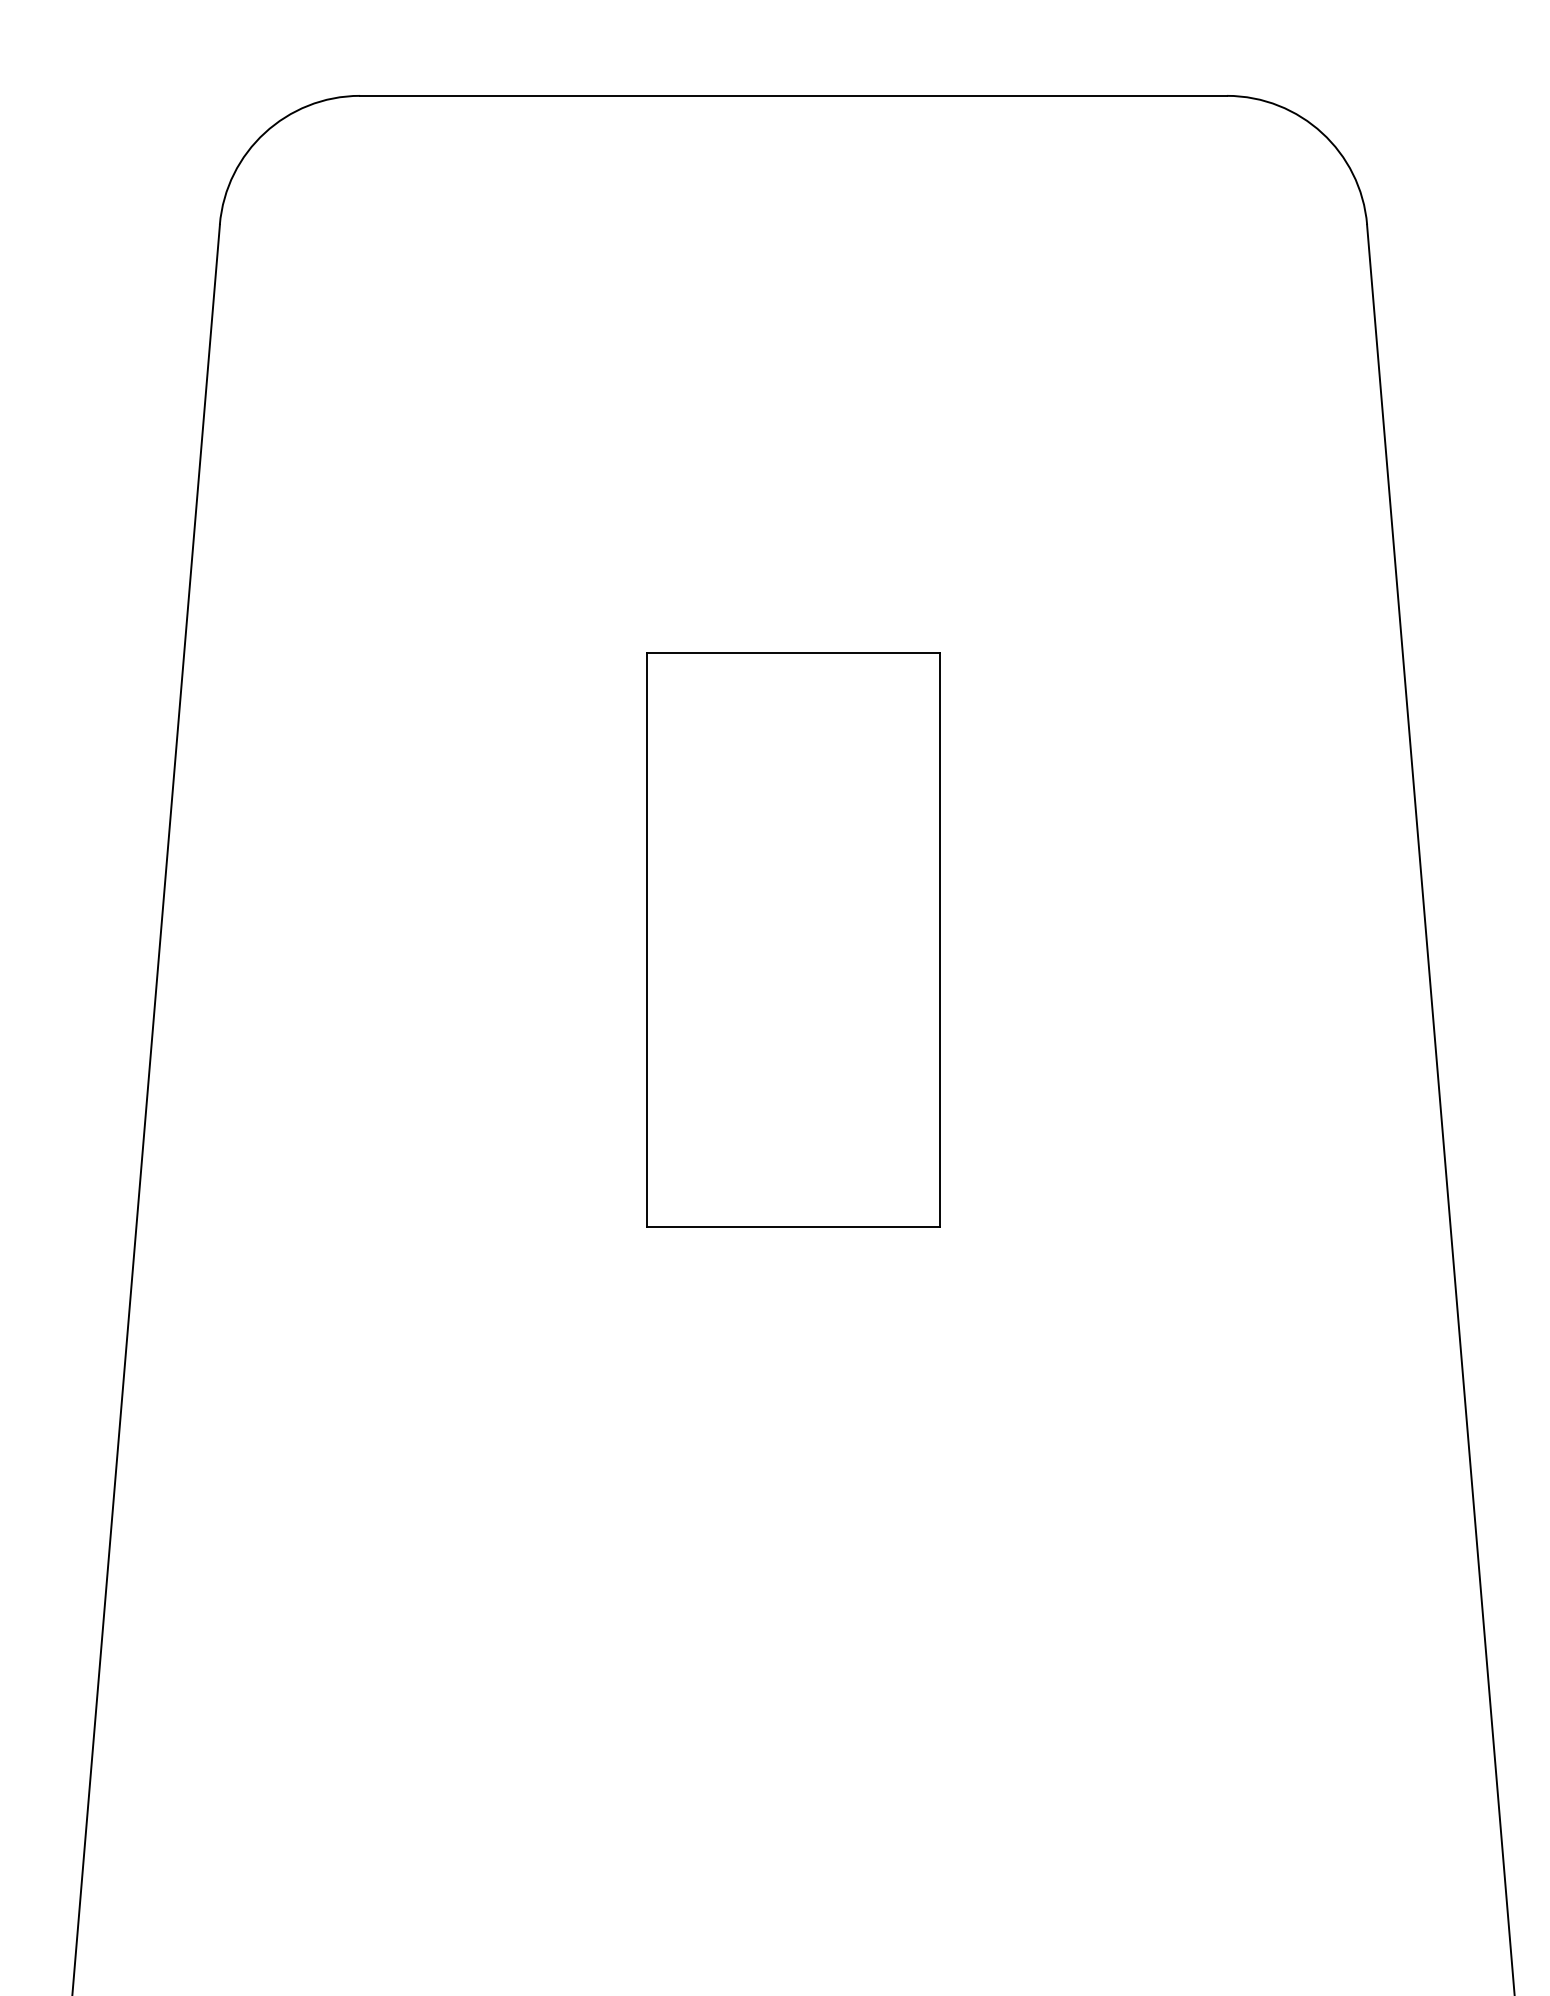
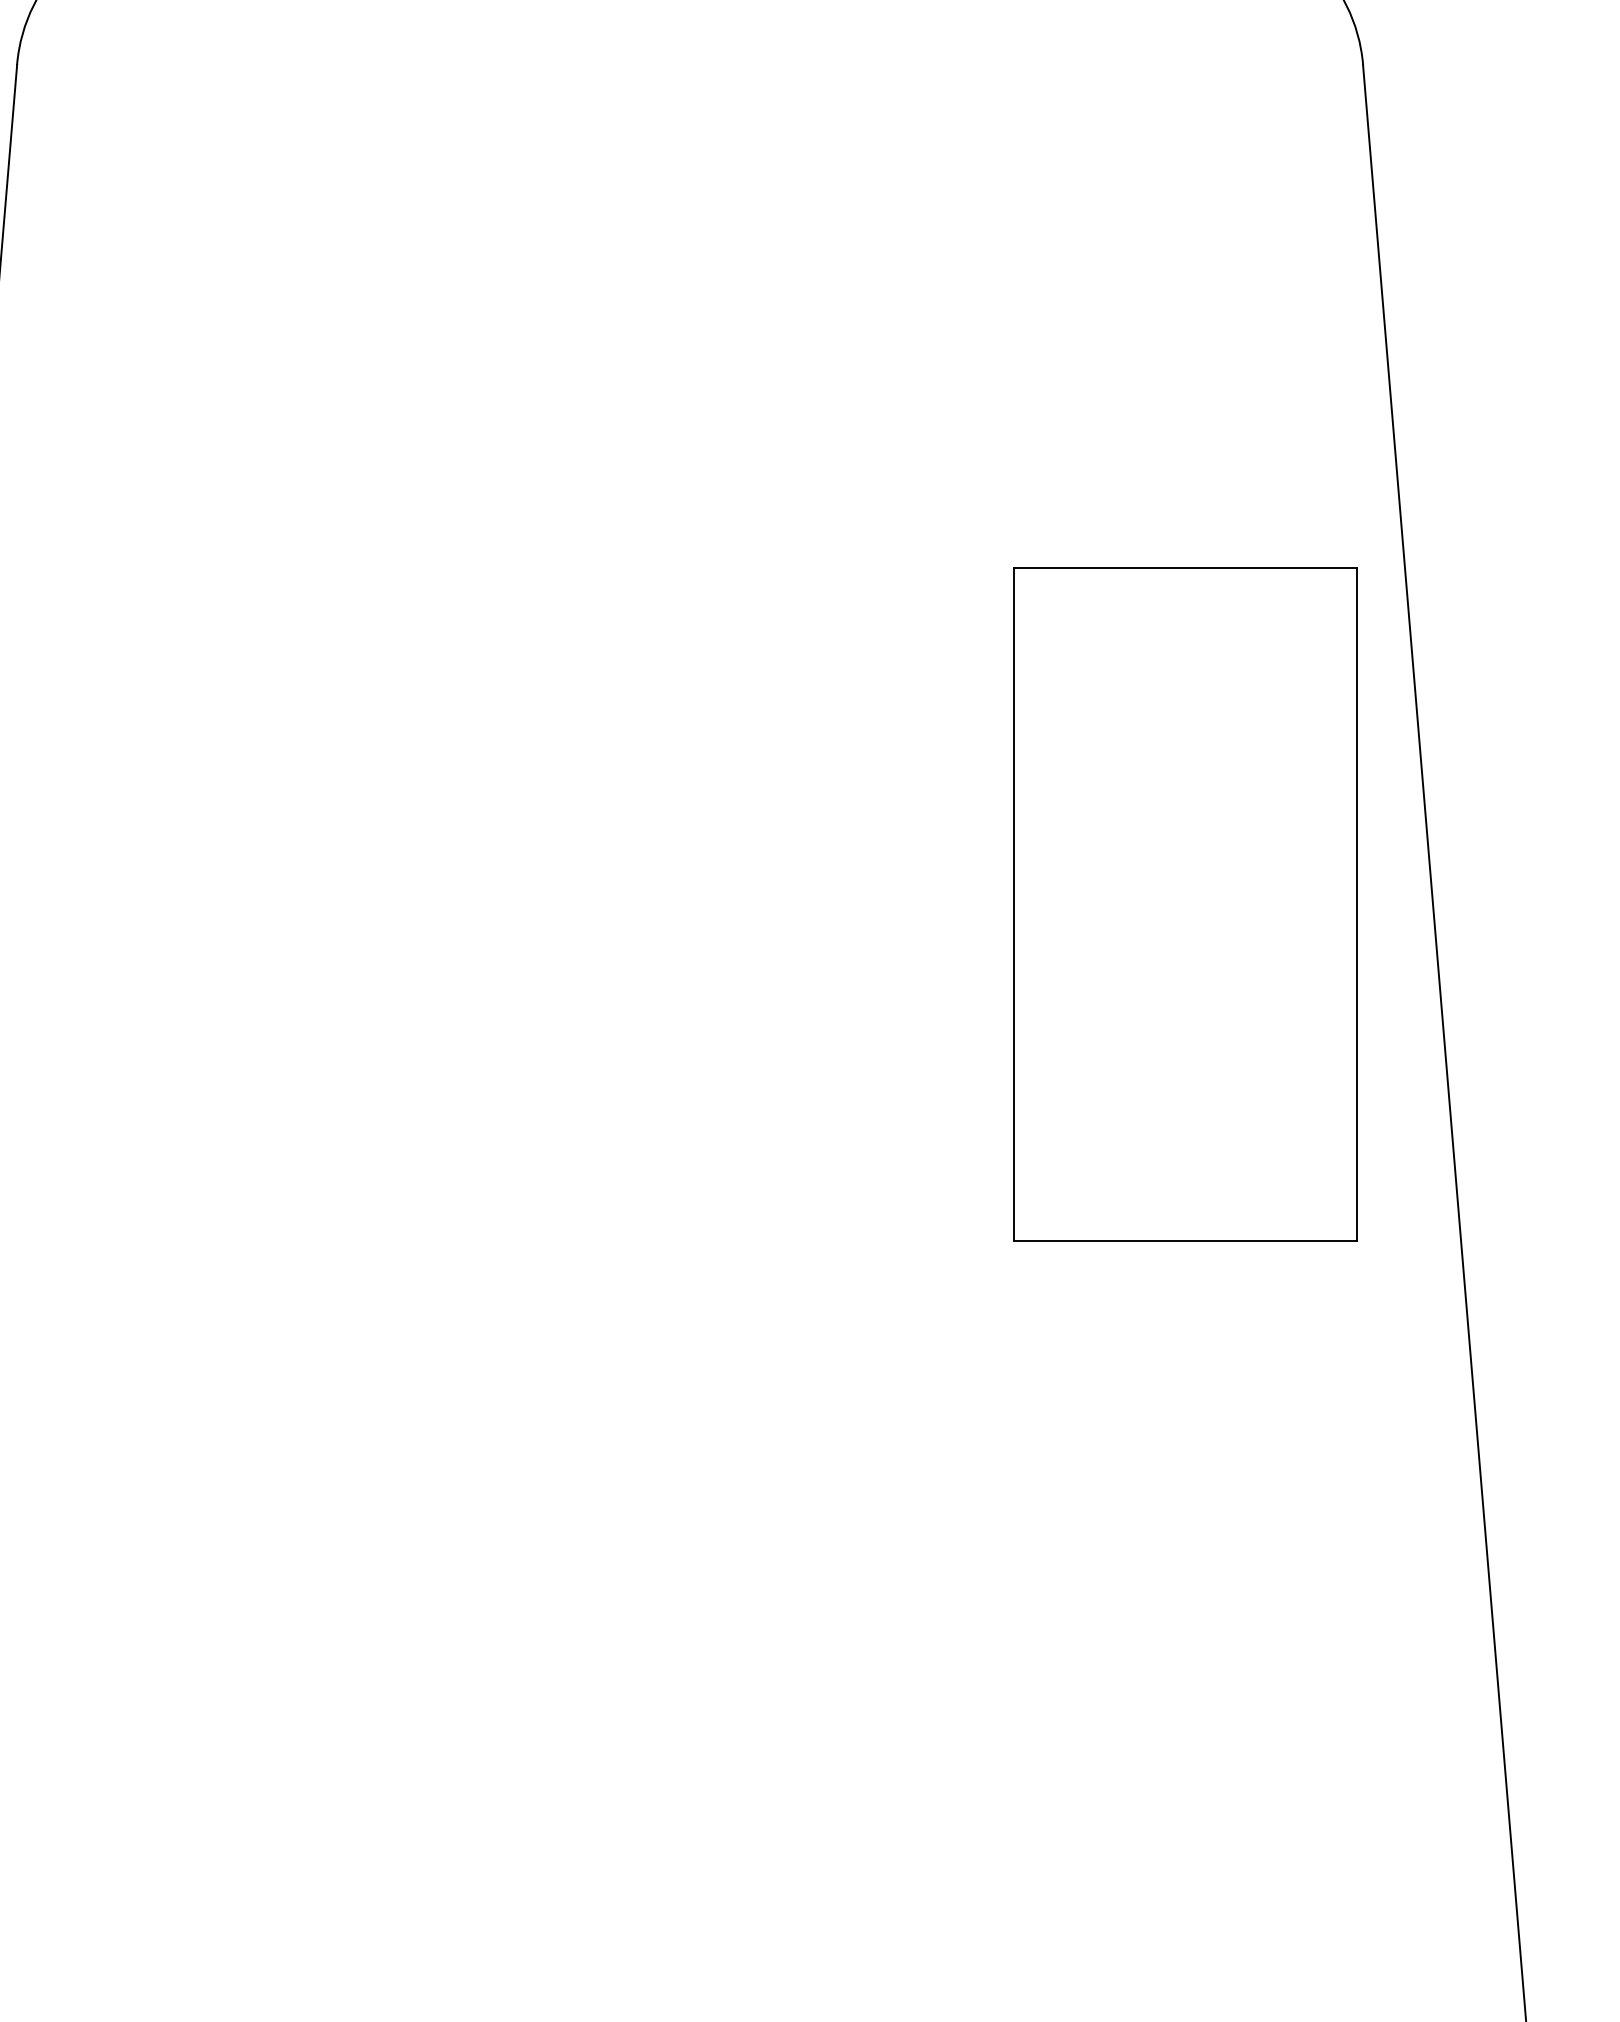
part: (793, 939) -> (1185, 903), moved

